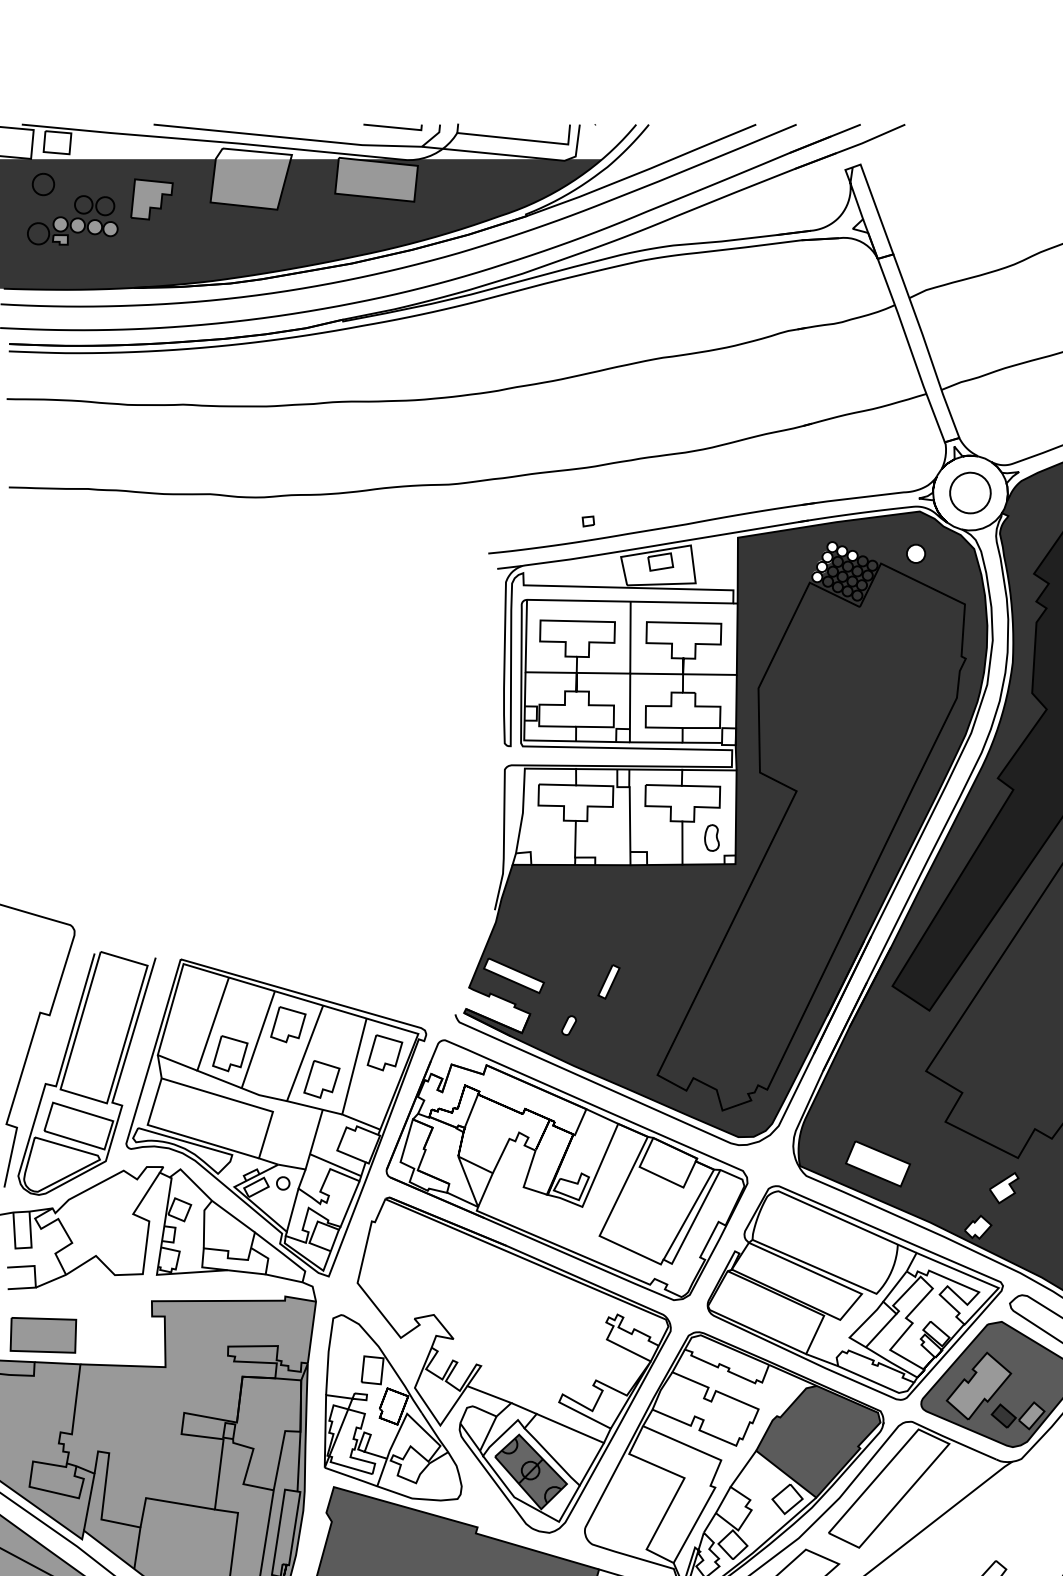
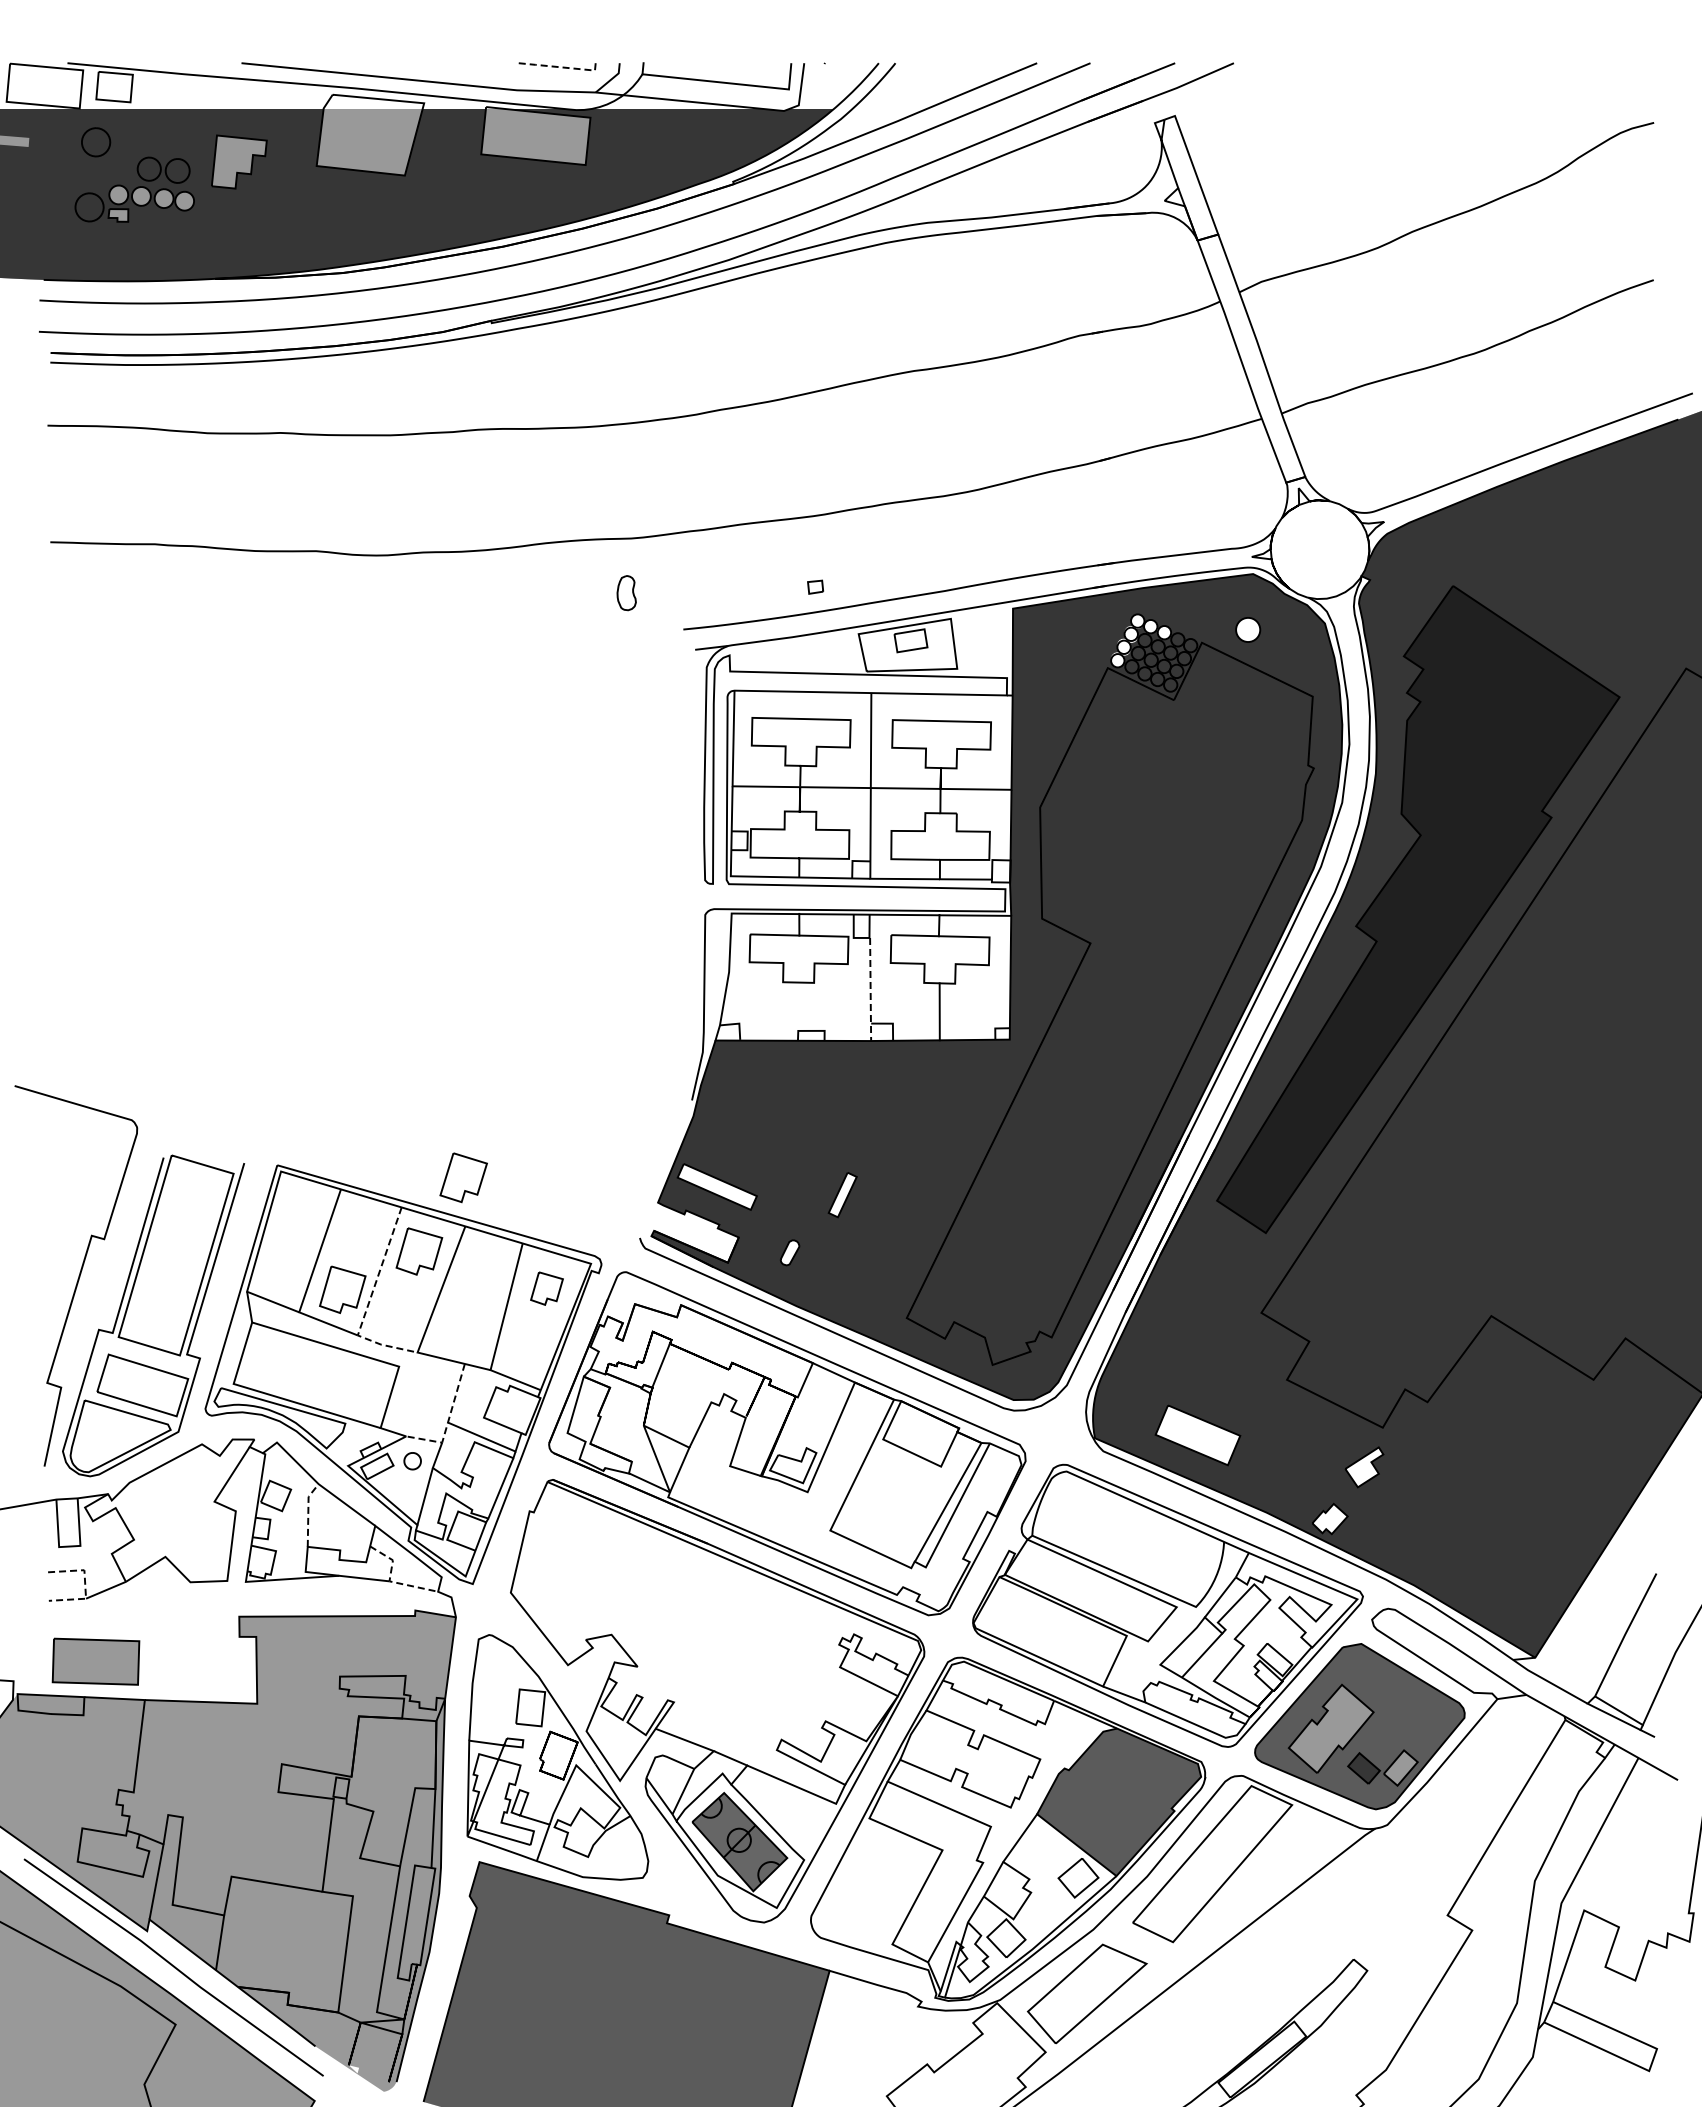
line: (395, 127) -> (560, 67), solid -> dashed
part: (970, 492) -> (1319, 549), removed
line: (630, 826) -> (870, 989), solid -> dashed
part: (711, 838) -> (626, 593), moved
line: (575, 839) -> (798, 1006), removed
part: (384, 1052) -> (546, 1288), size x0.7
line: (250, 1063) -> (369, 1302), solid -> dashed
part: (321, 1079) -> (463, 1177), moved
line: (310, 1153) -> (448, 1421), solid -> dashed
line: (204, 1222) -> (308, 1512), solid -> dashed
line: (265, 1274) -> (389, 1581), solid -> dashed
line: (35, 1276) -> (85, 1584), solid -> dashed
line: (592, 1463) -> (820, 1831), removed

